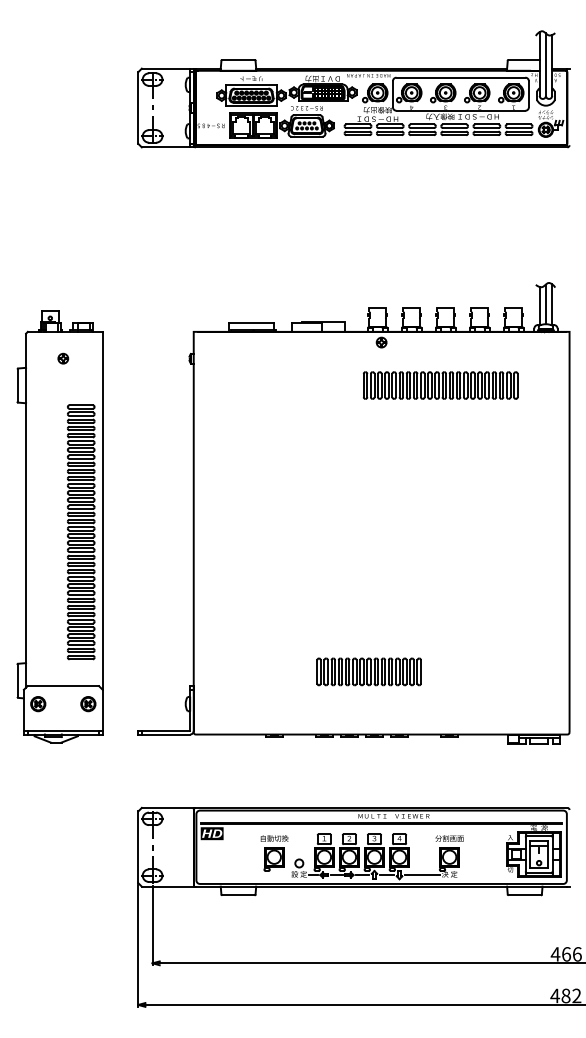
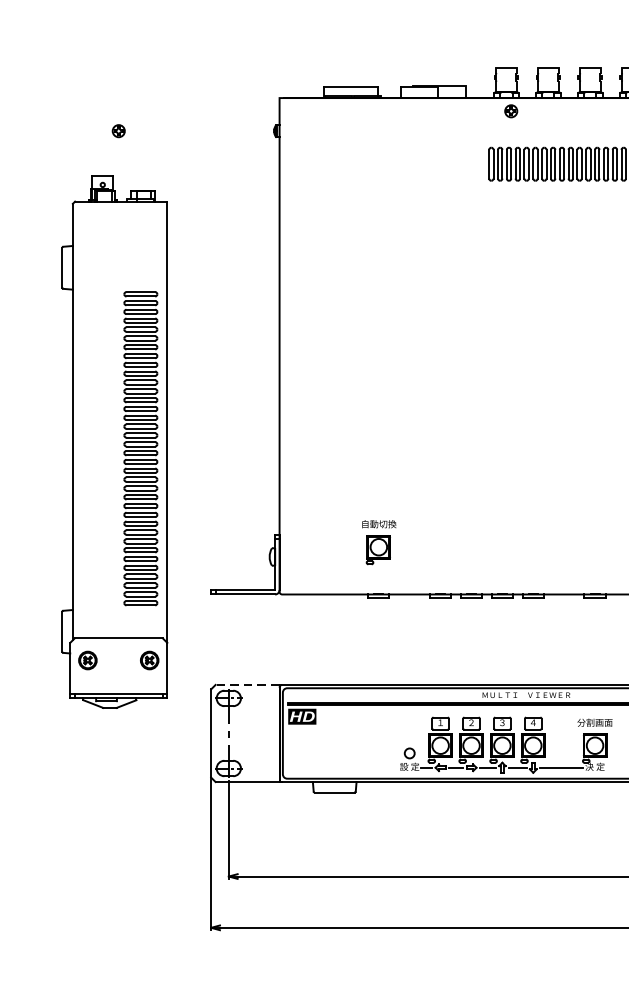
part: (59, 526) -> (114, 441), moved
part: (368, 671) -> (495, 516), removed
line: (167, 807) -> (247, 684), solid -> dashed
part: (274, 853) -> (379, 542), moved

